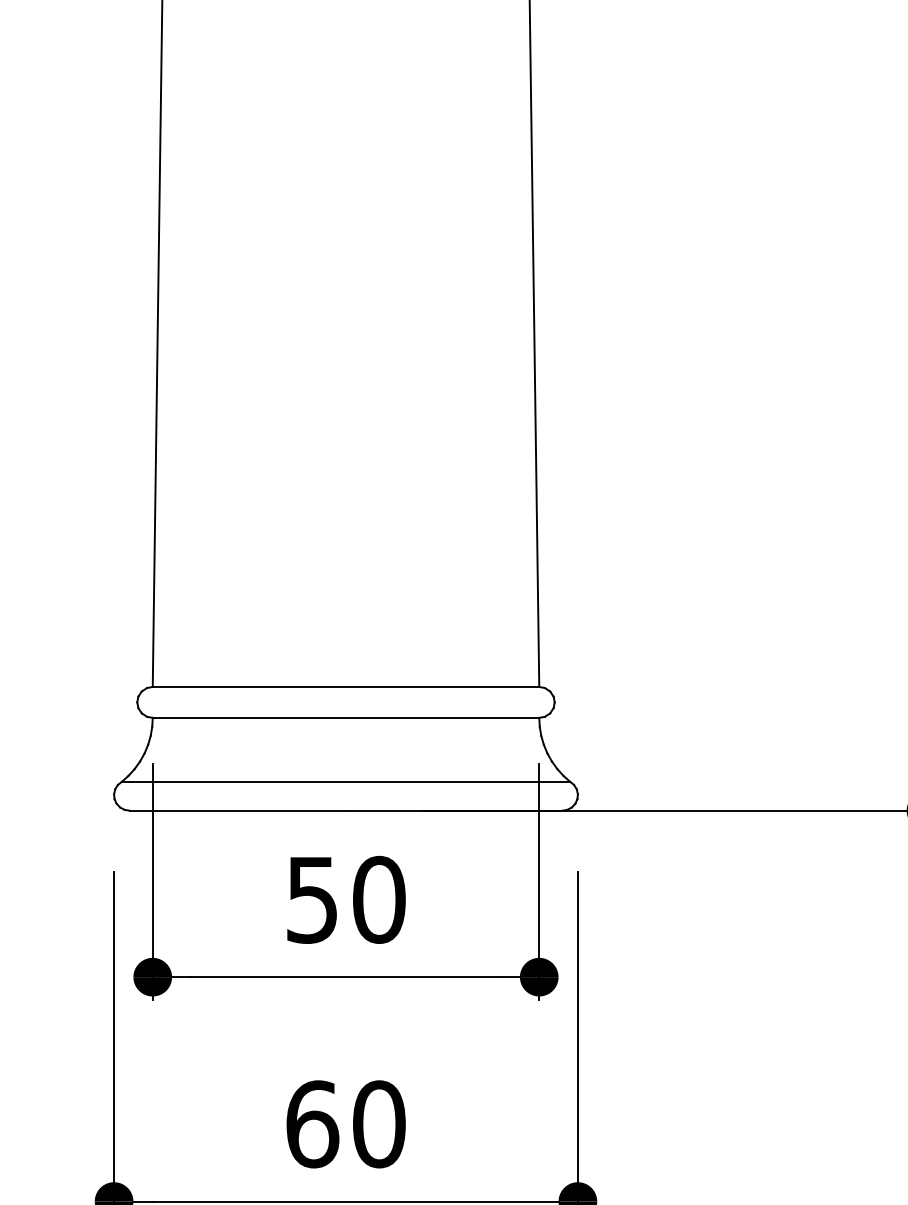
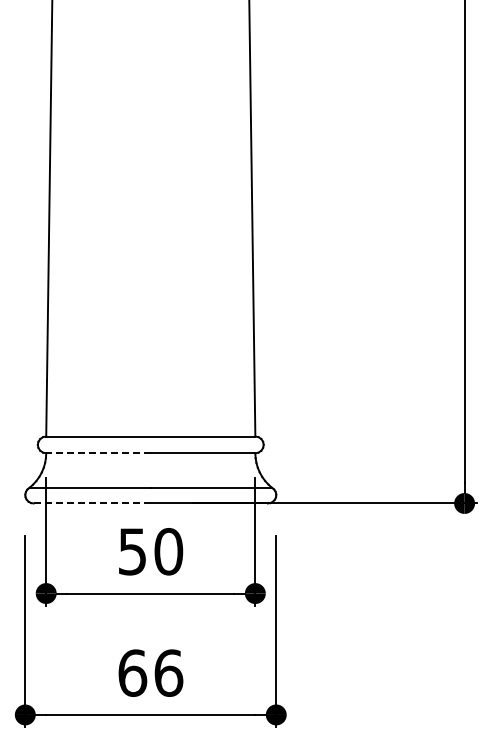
line: (249, 718) -> (98, 453), solid -> dashed
line: (238, 810) -> (92, 503), solid -> dashed
text: (378, 1123) -> (168, 672), 60 -> 66

